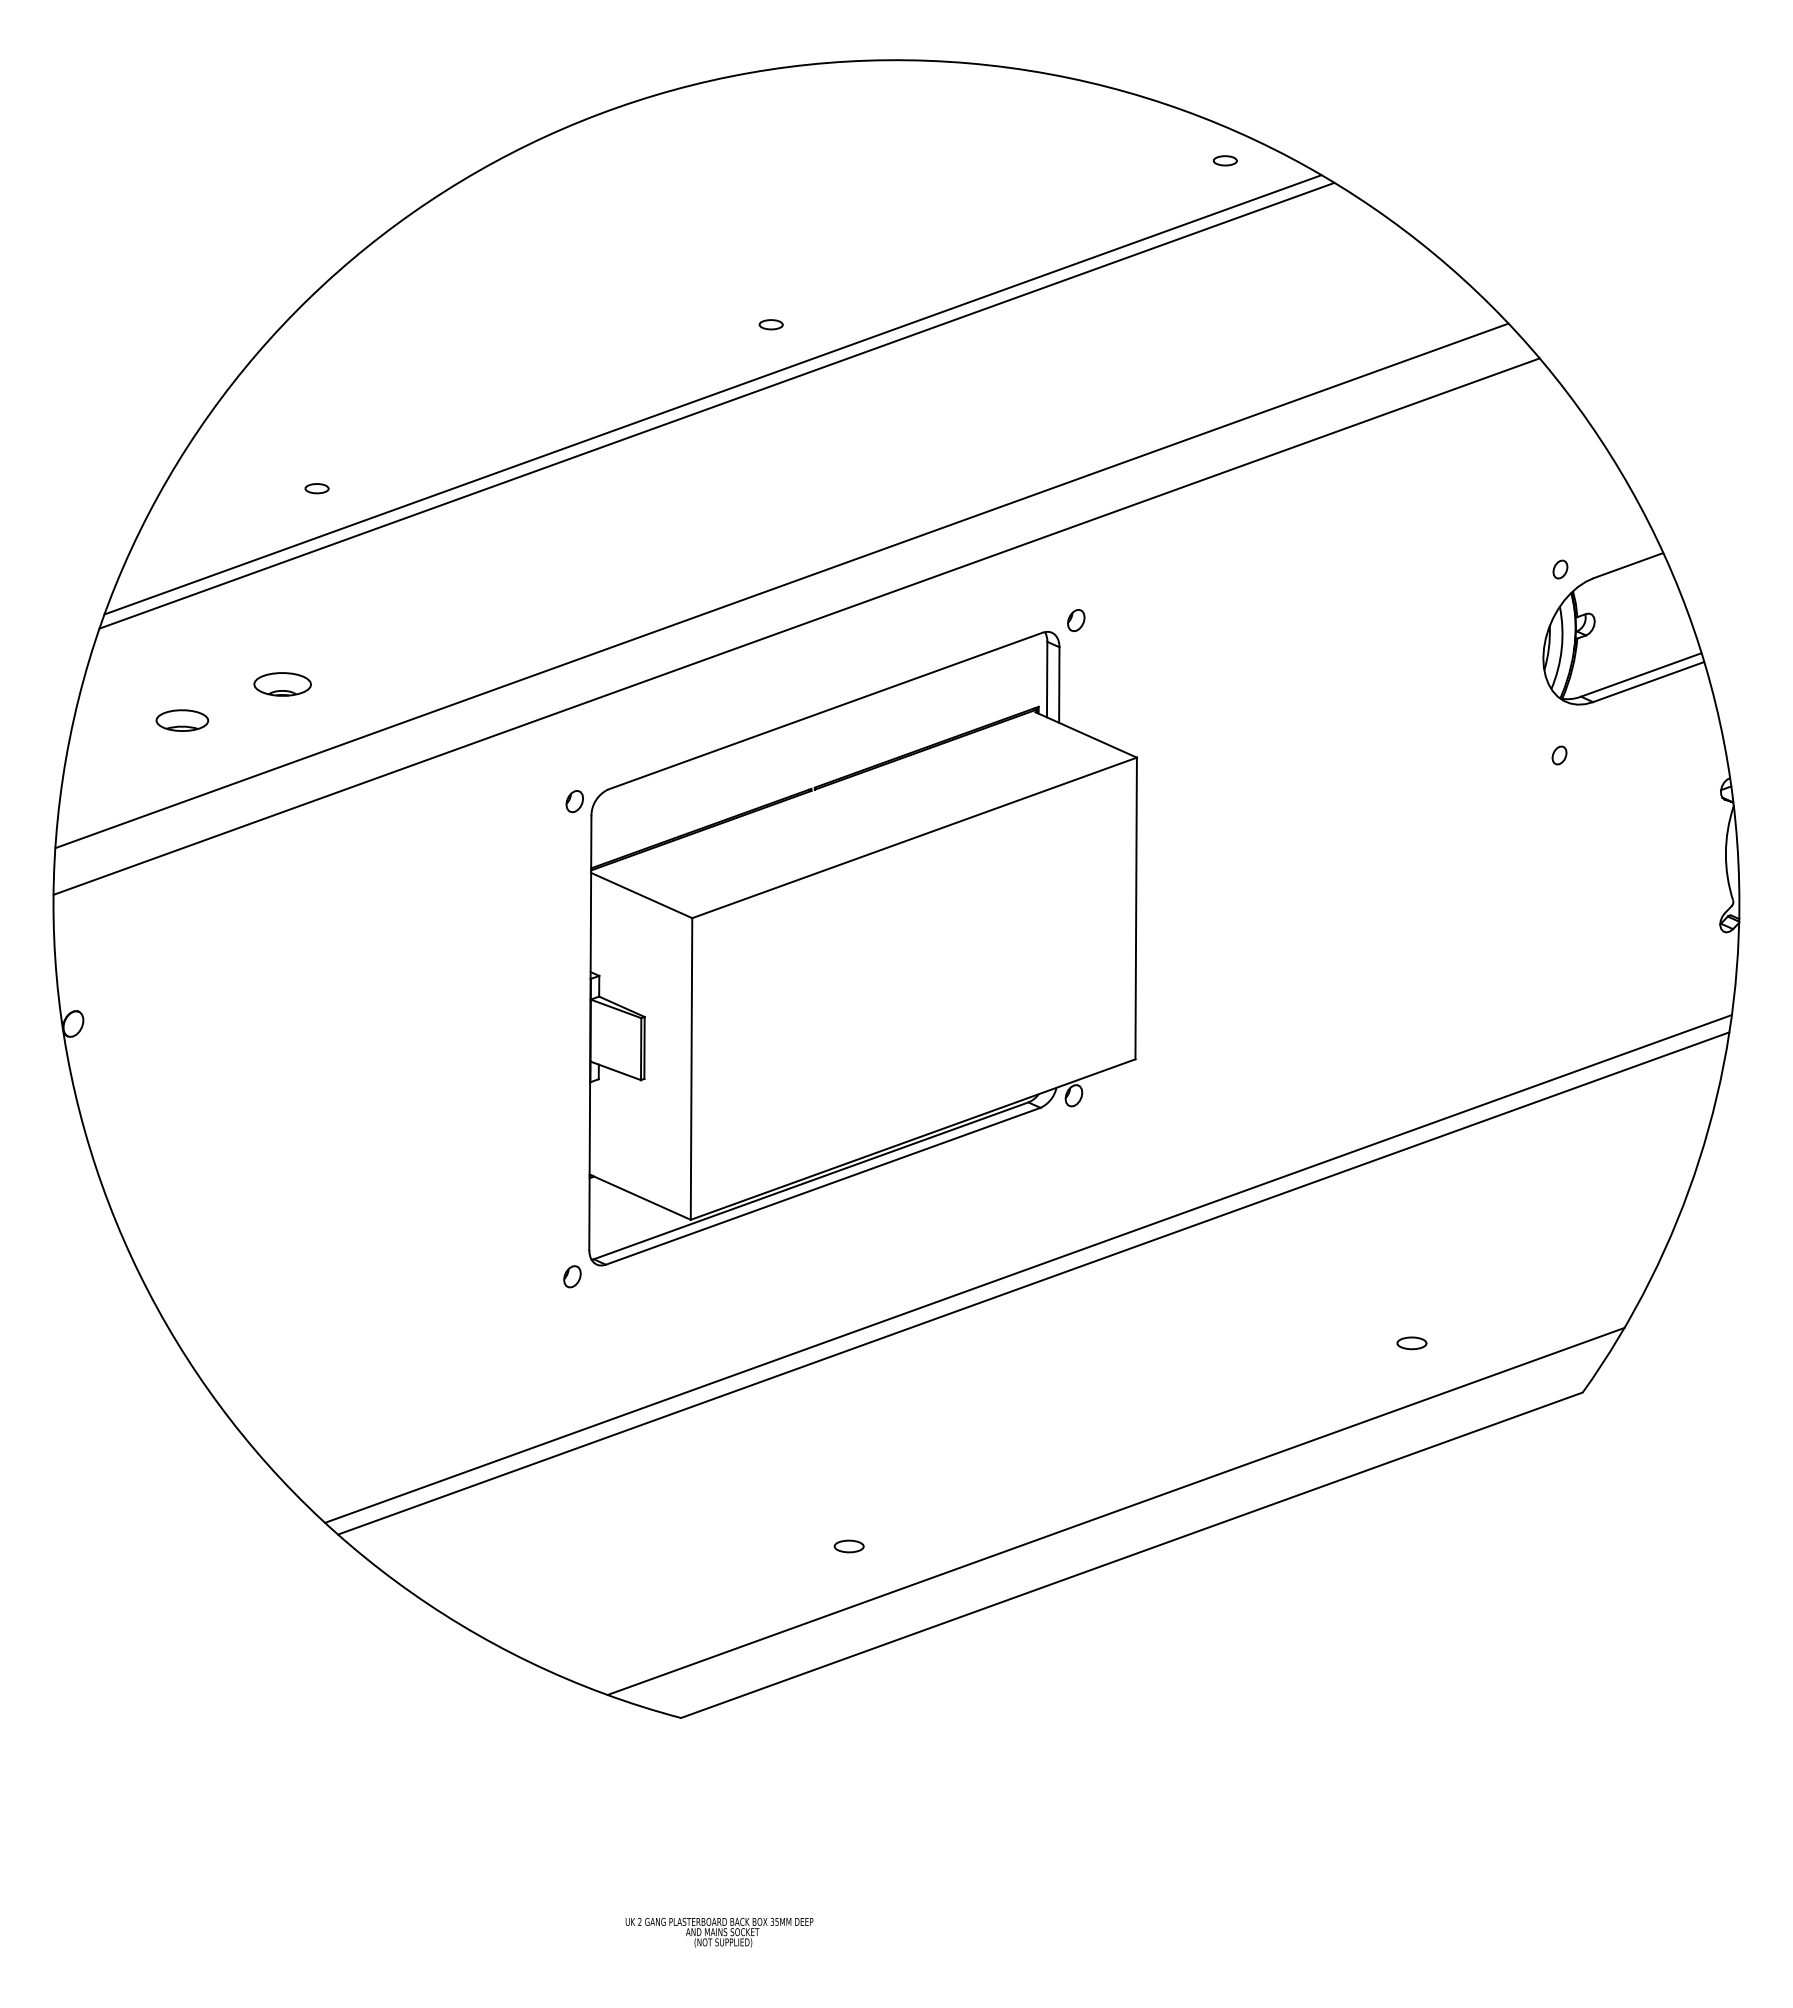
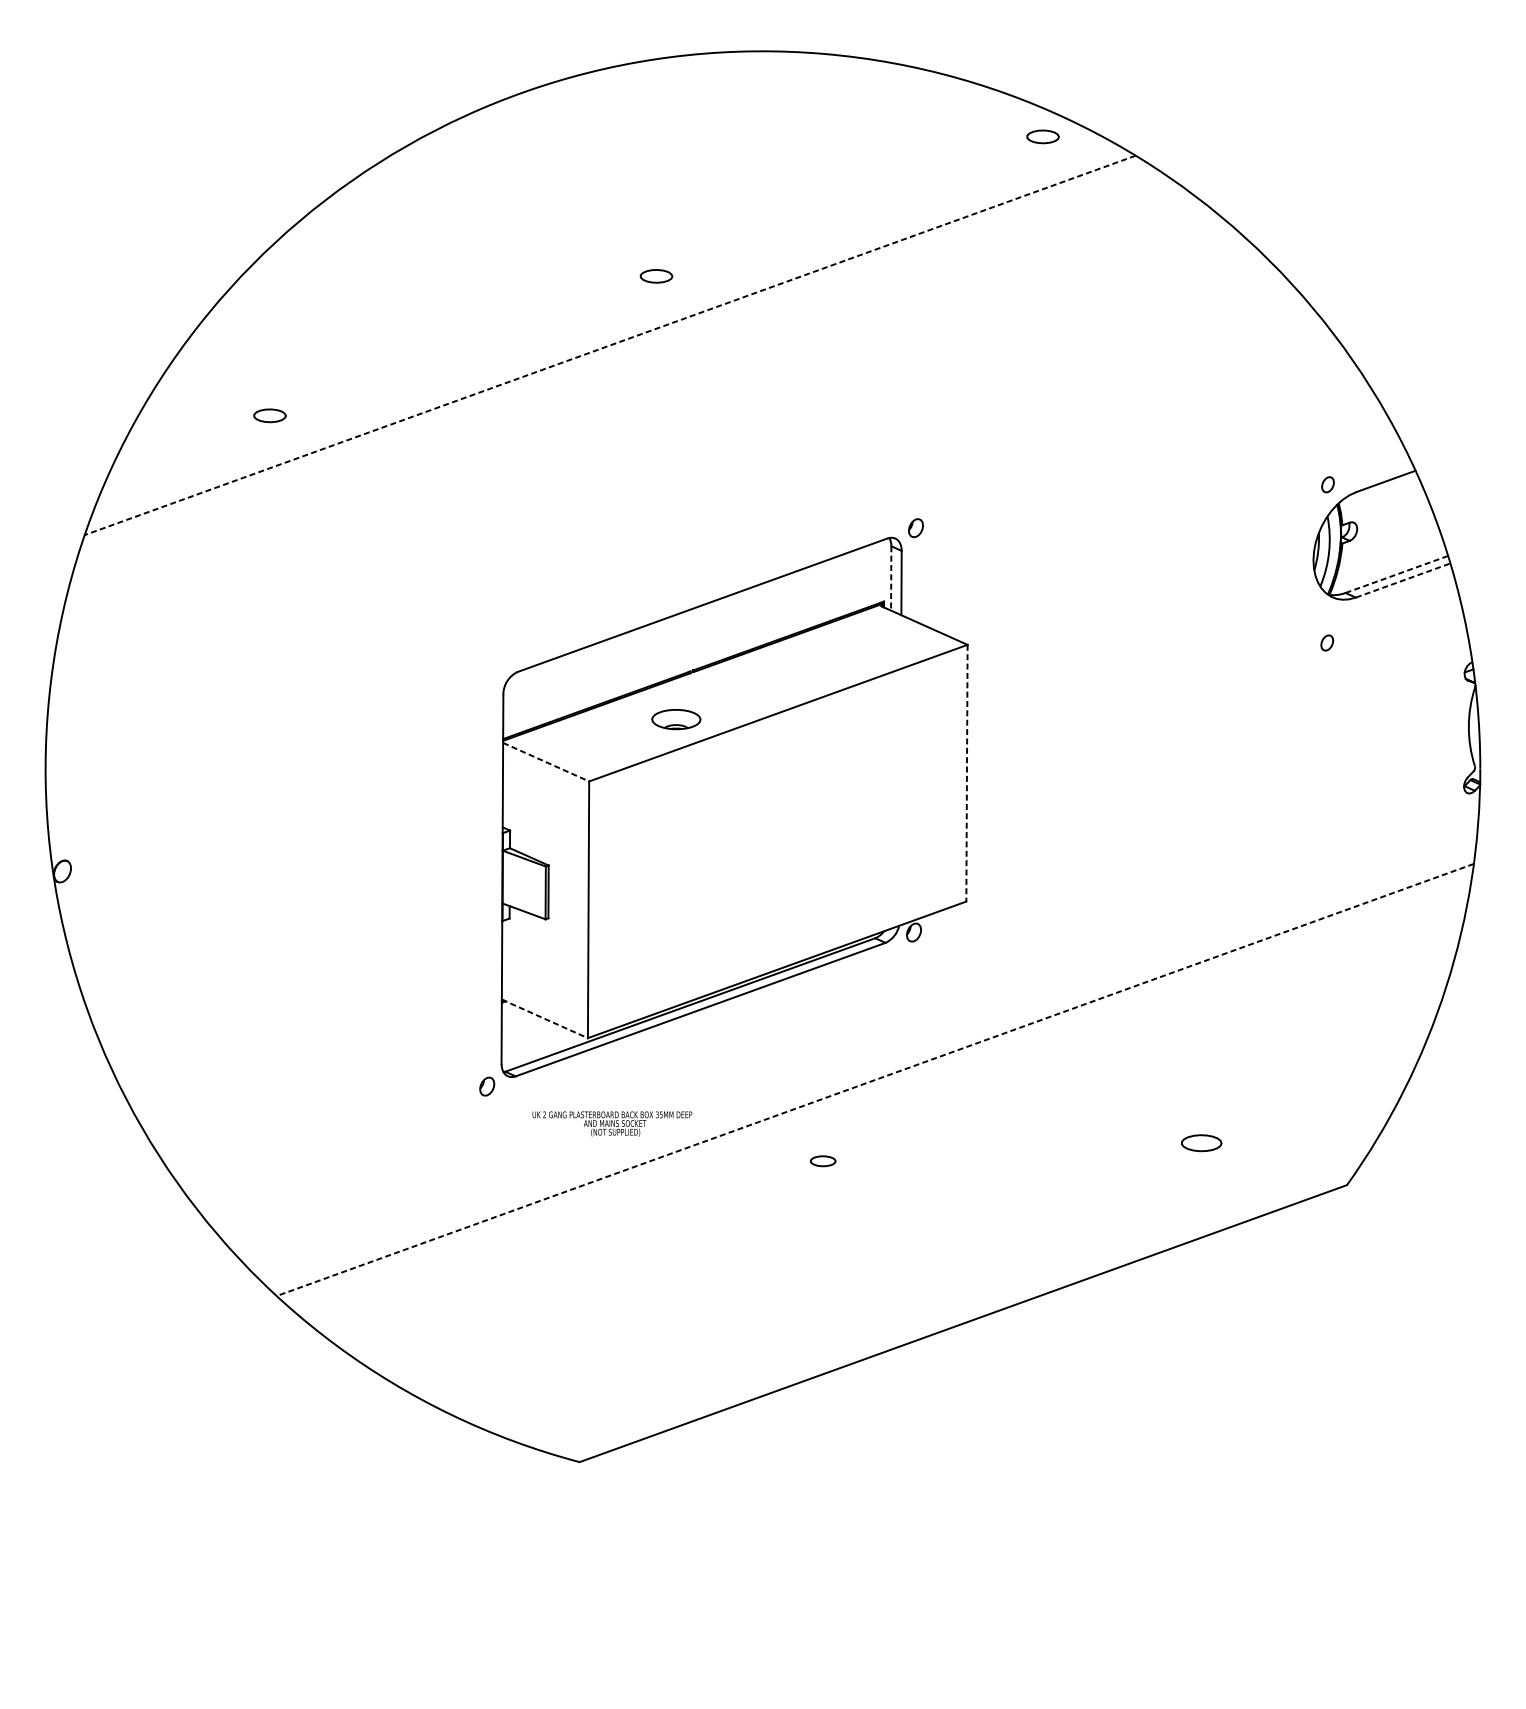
part: (1224, 160) -> (1042, 136), size x1.6
part: (770, 324) -> (655, 276), size x1.6
line: (712, 394) -> (606, 335), removed
line: (716, 405) -> (609, 345), solid -> dashed
part: (316, 488) -> (269, 415), size x1.6
line: (781, 585) -> (665, 498), removed
line: (796, 626) -> (677, 533), removed
line: (1641, 674) -> (1396, 574), solid -> dashed
line: (1047, 679) -> (891, 578), solid -> dashed
line: (1648, 682) -> (1402, 580), solid -> dashed
part: (282, 684) -> (676, 719), moved
part: (182, 720) -> (155, 613), removed
part: (574, 801) -> (488, 682), removed
line: (642, 895) -> (546, 762), solid -> dashed
line: (1136, 908) -> (967, 773), solid -> dashed
line: (640, 1197) -> (545, 1019), solid -> dashed
line: (1028, 1268) -> (875, 1079), solid -> dashed
line: (1033, 1283) -> (879, 1092), removed
part: (1411, 1343) -> (1201, 1143), size x1.6
line: (1115, 1510) -> (949, 1285), removed
part: (848, 1546) -> (822, 1161), moved
text: (719, 1932) -> (612, 1123), moved

